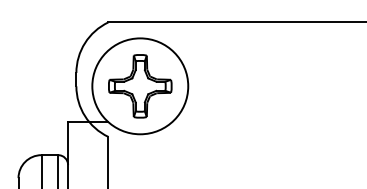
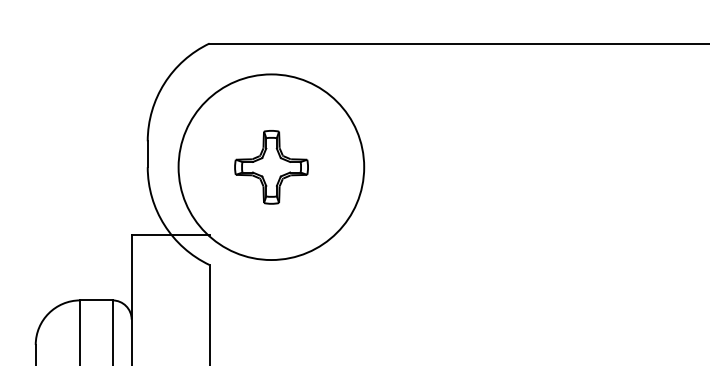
part: (140, 86) -> (271, 167), size x0.6

